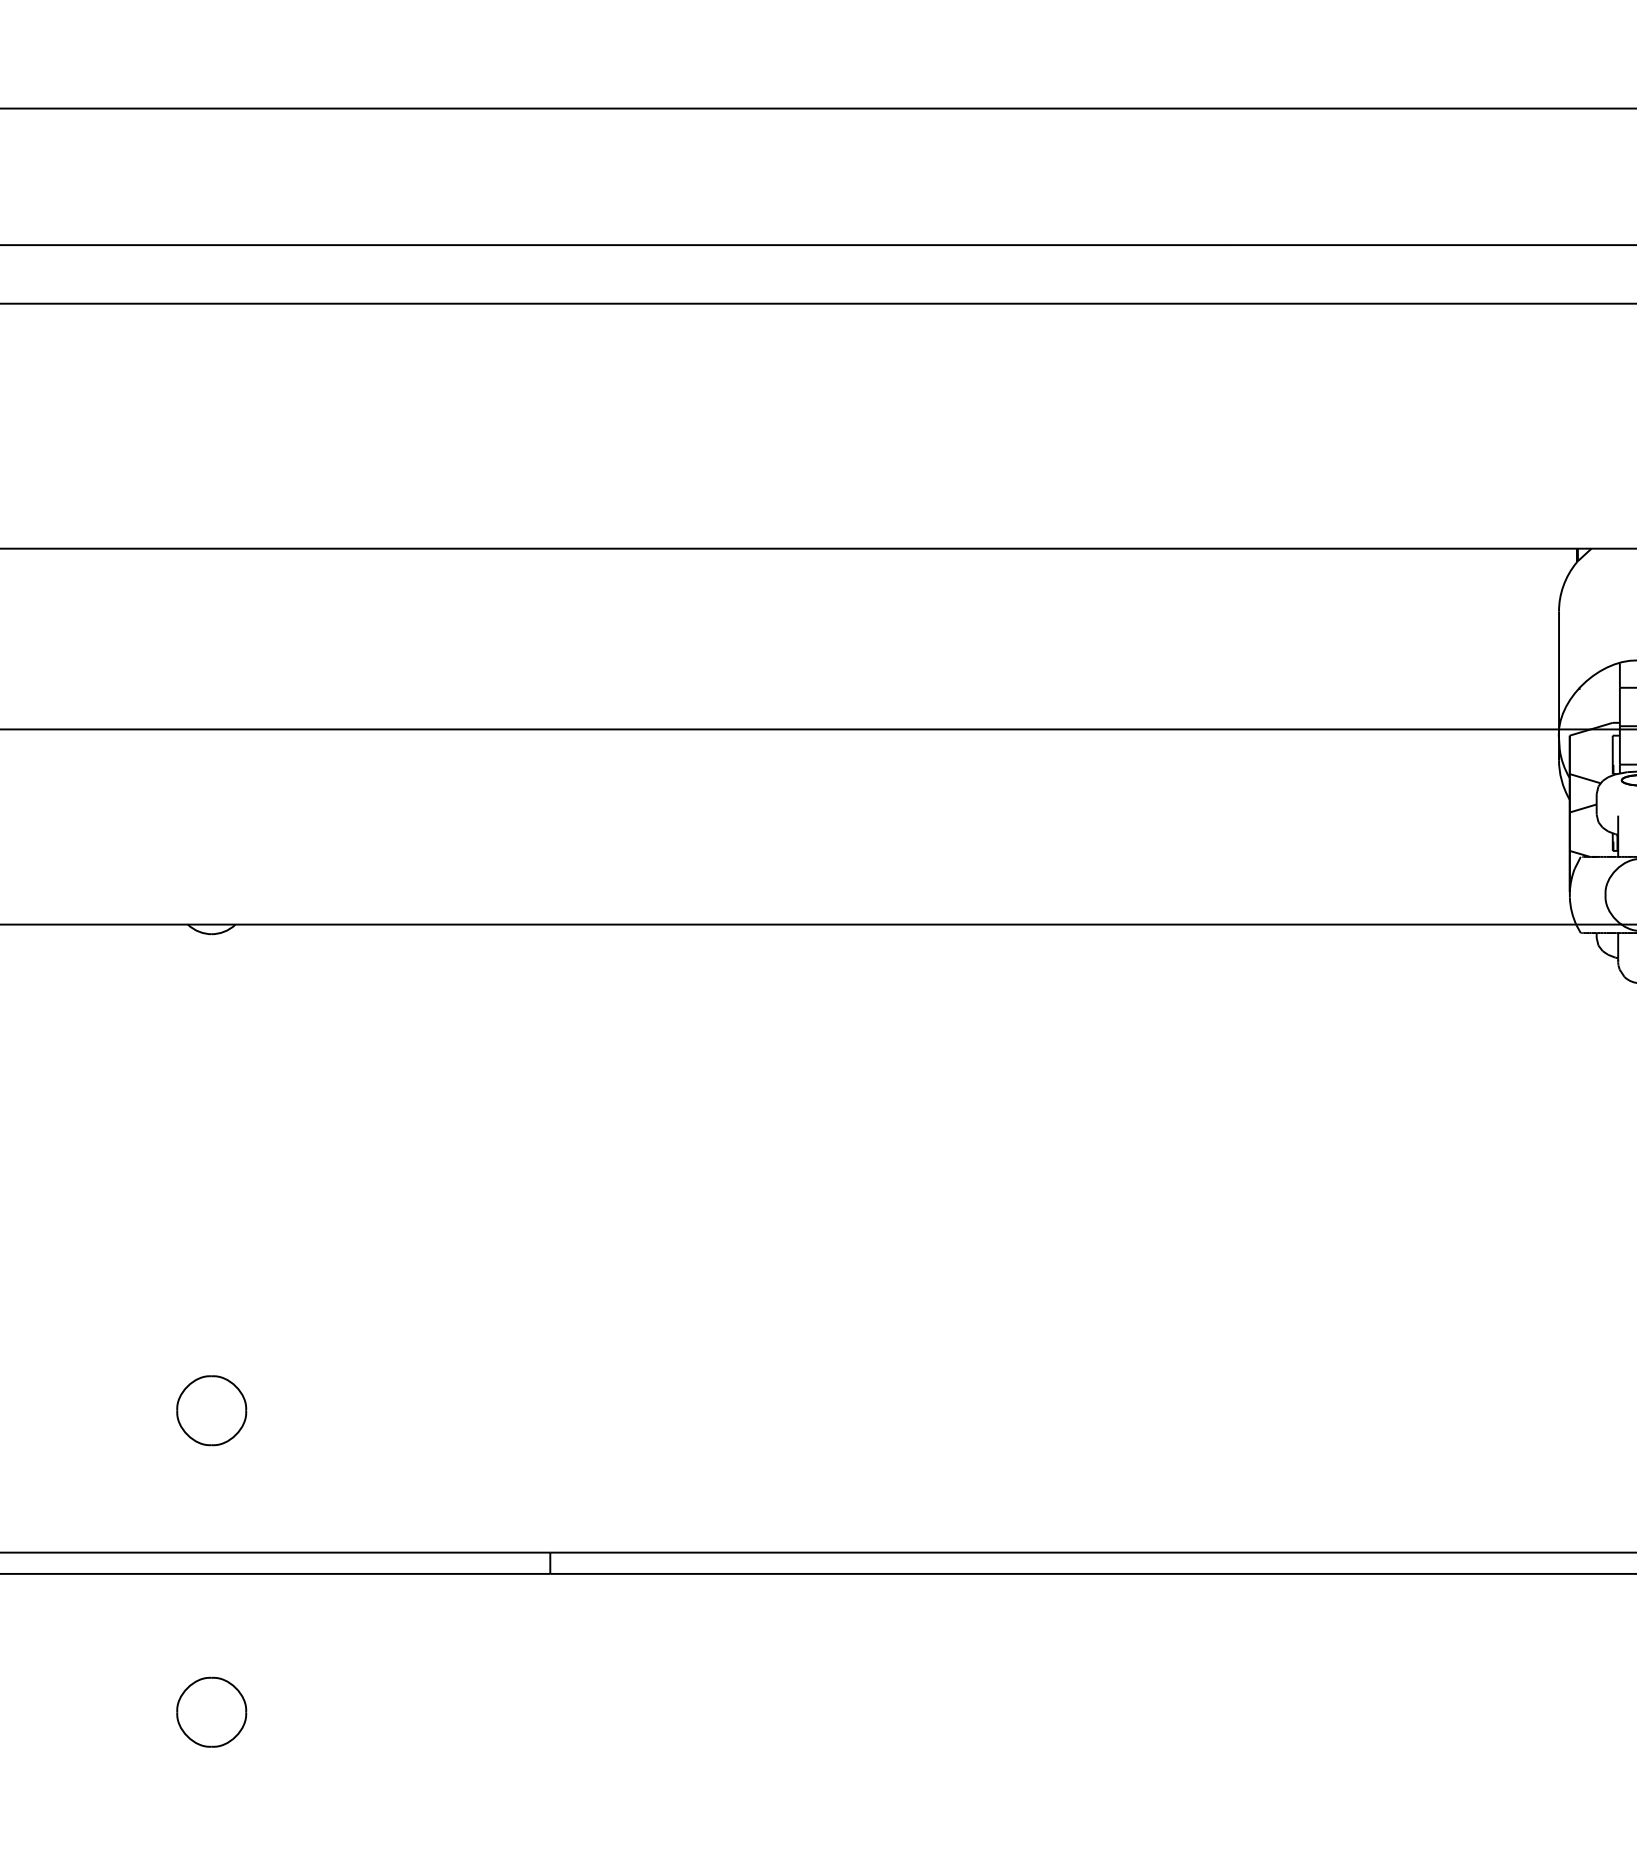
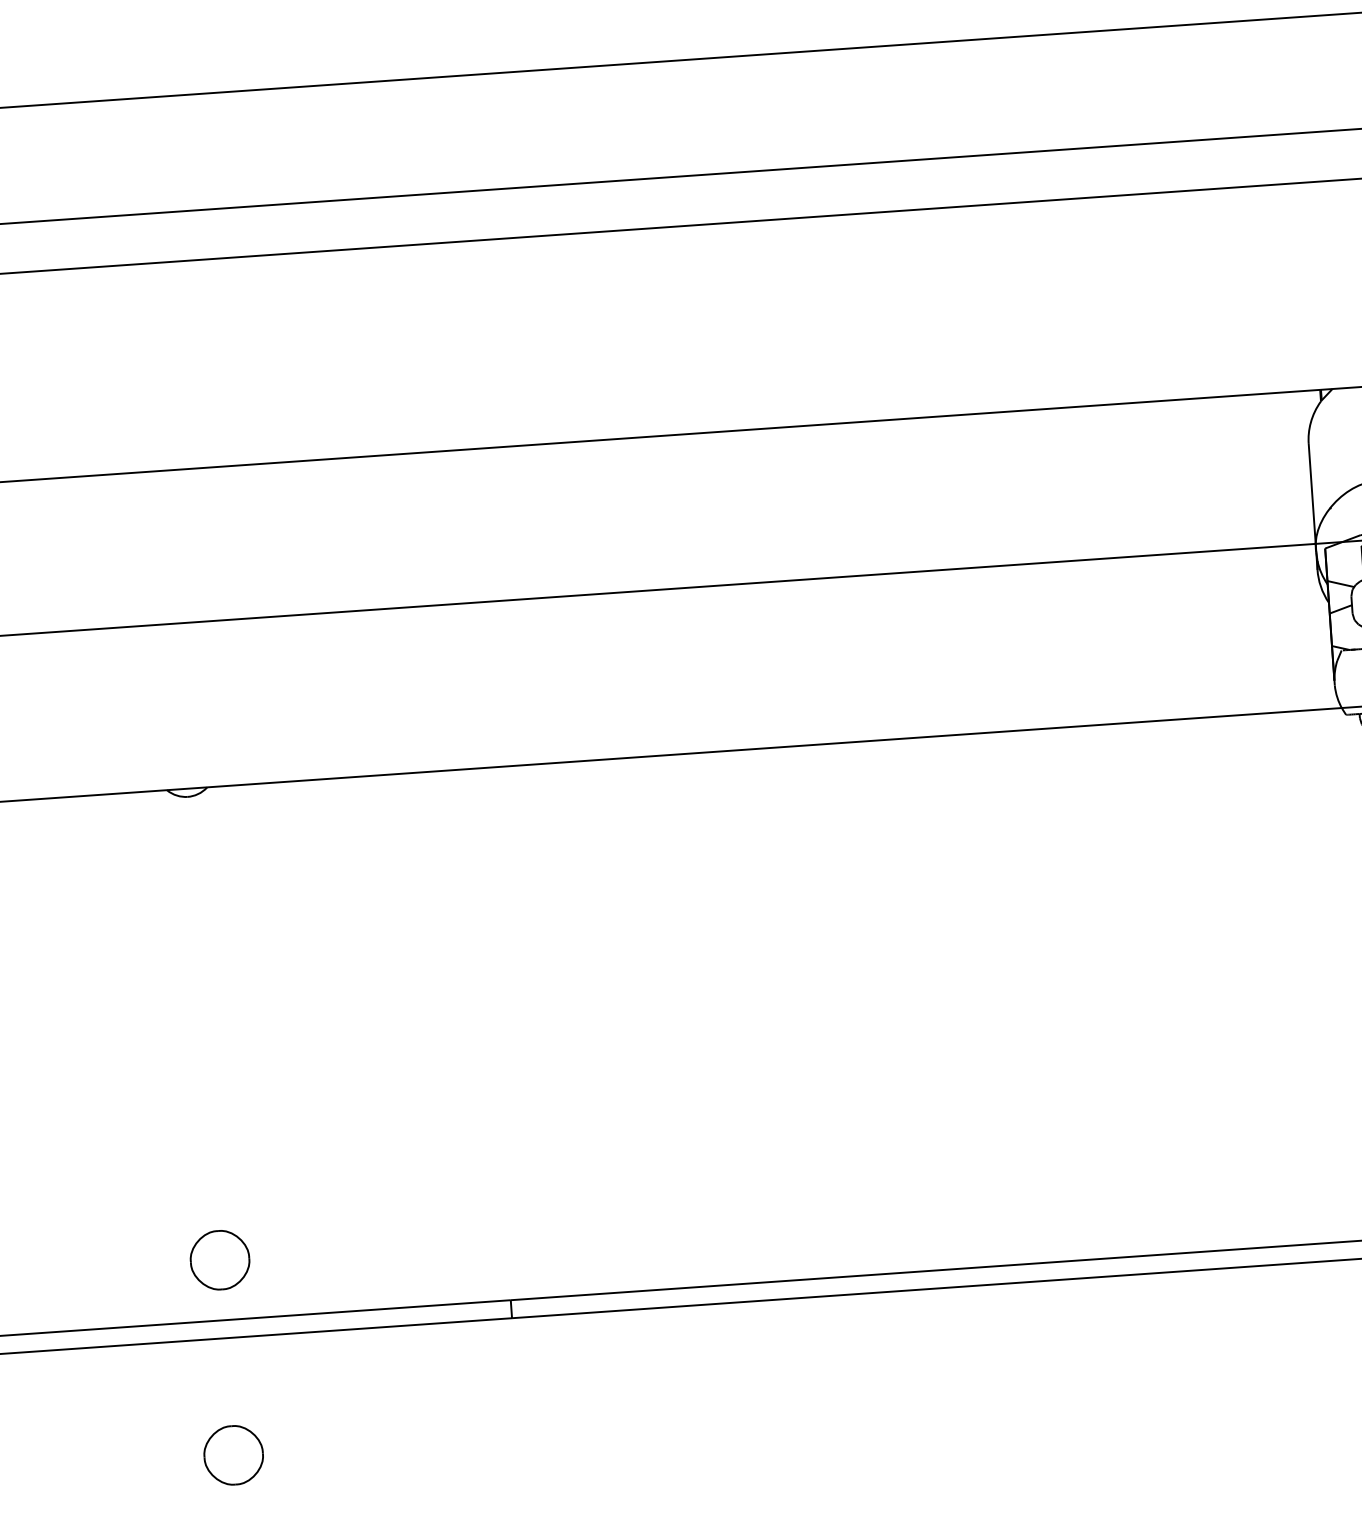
part: (211, 1410) -> (219, 1260), moved

